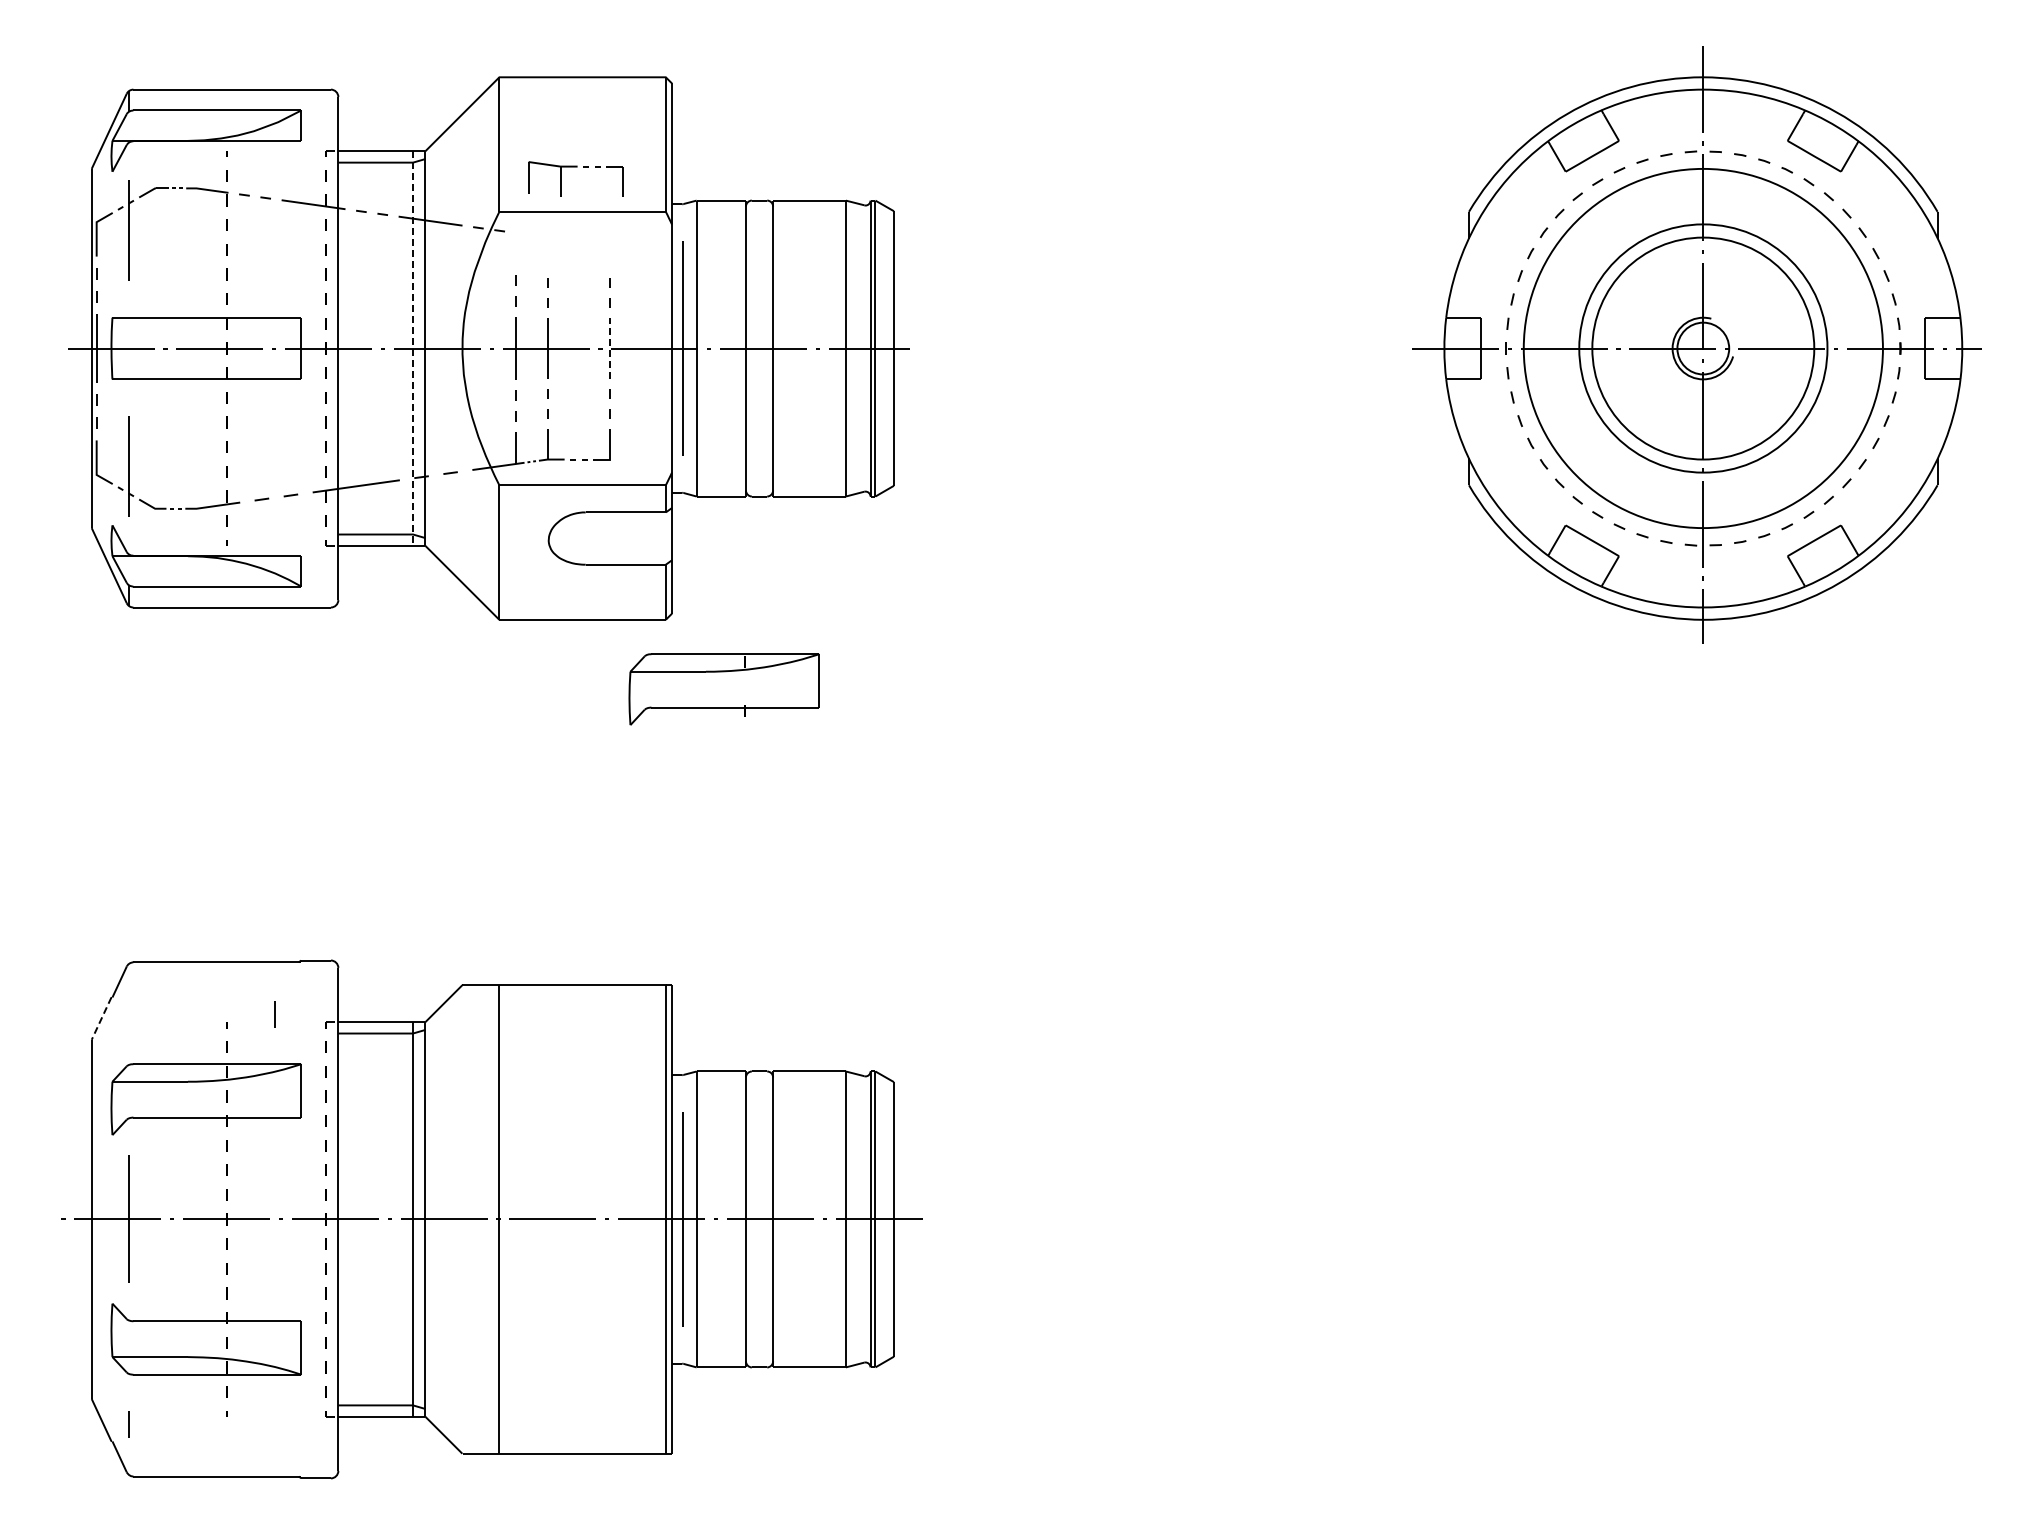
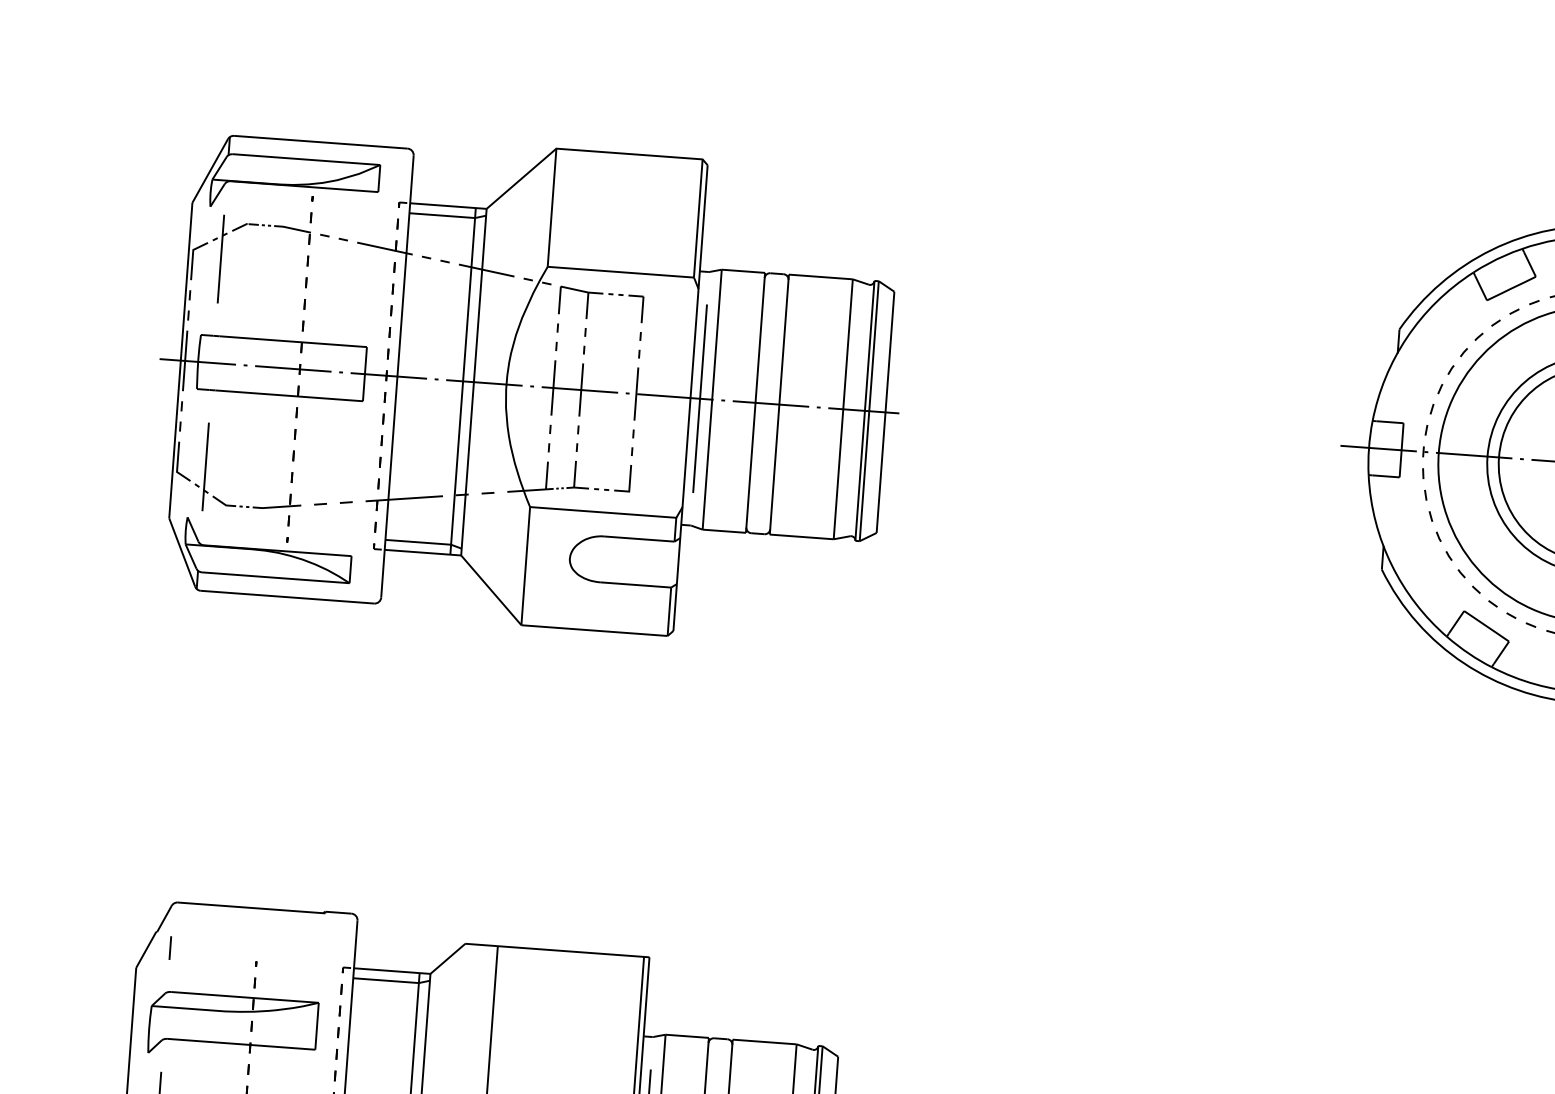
part: (575, 167) -> (601, 294), moved
line: (610, 348) -> (636, 394), dashed -> solid
line: (413, 349) -> (463, 382), dashed -> solid
part: (723, 689) -> (713, 700), removed
line: (274, 1014) -> (170, 948), moved
line: (101, 1019) -> (146, 950), dashed -> solid

